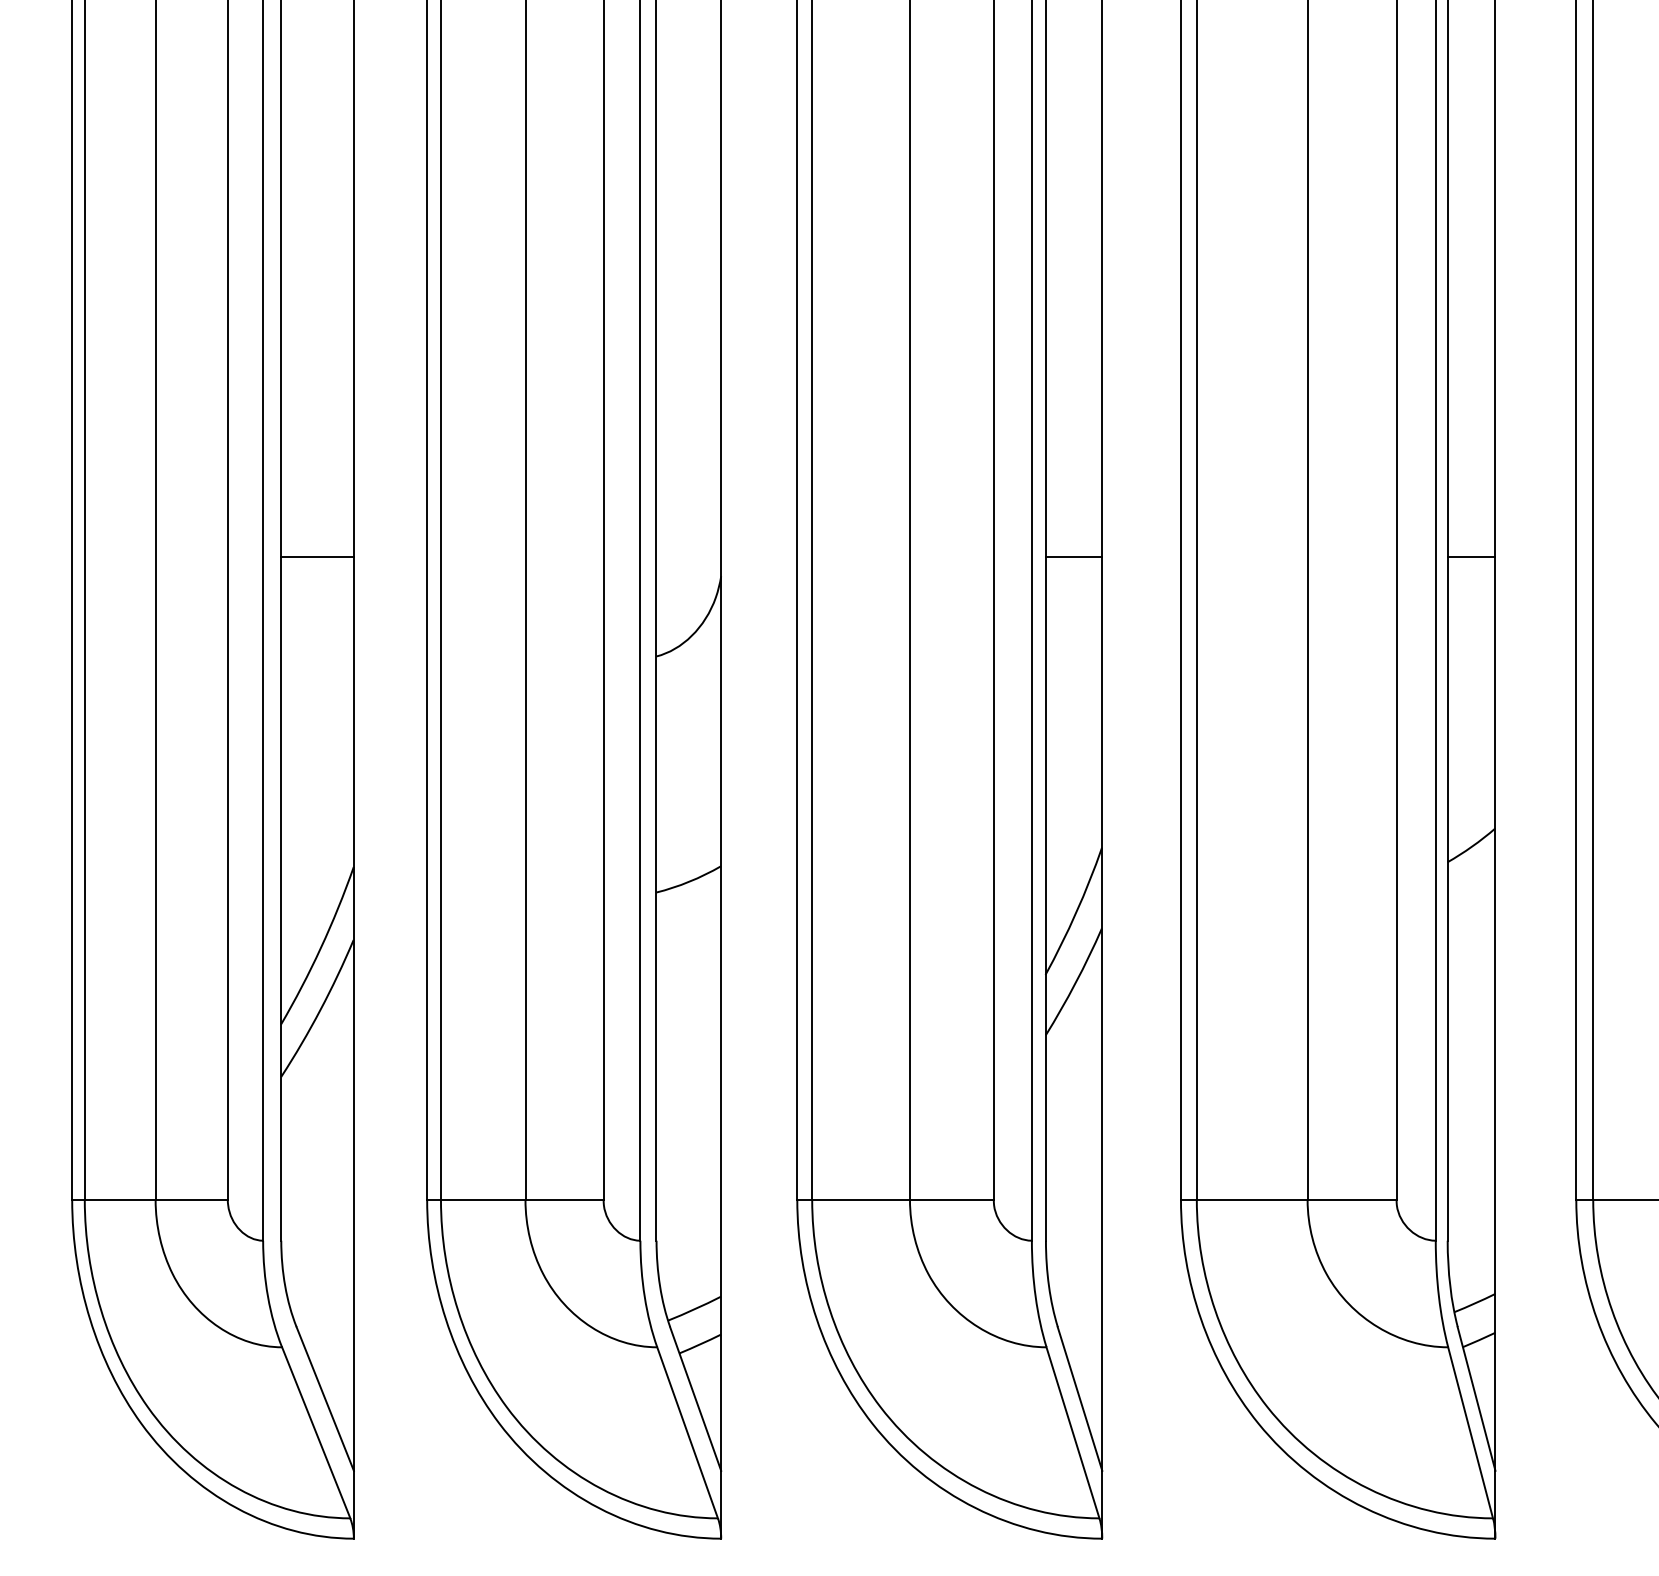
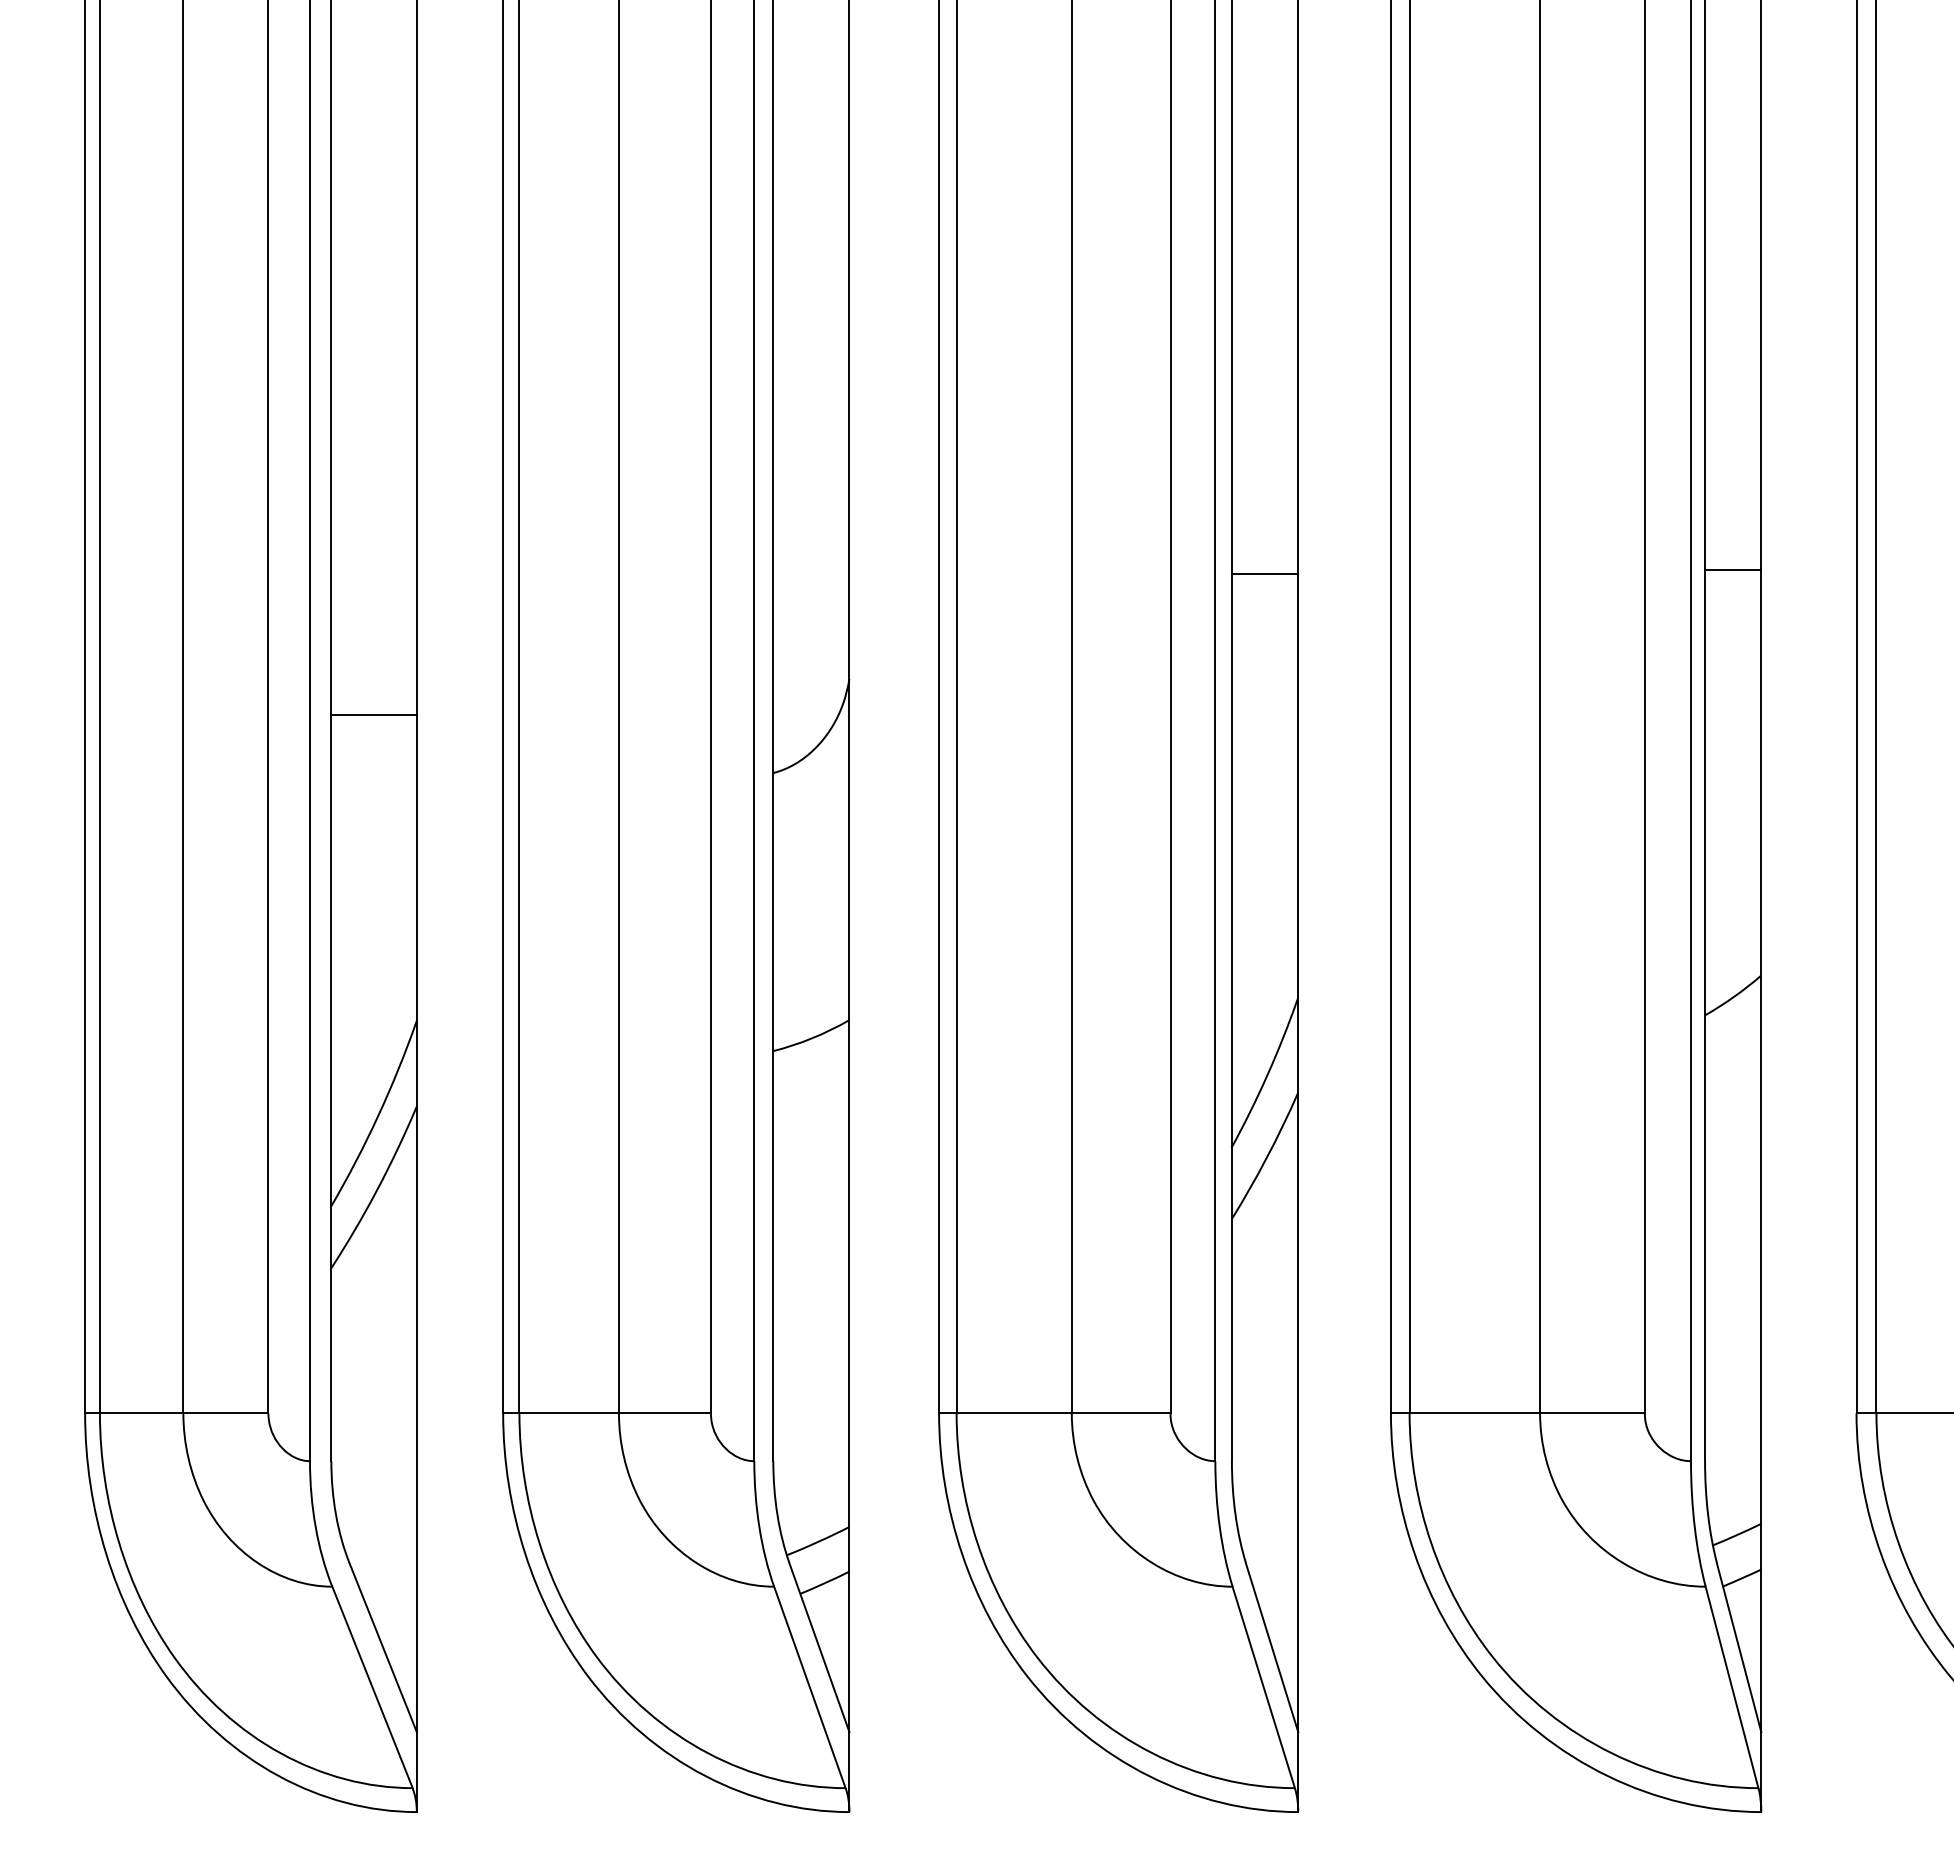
line: (317, 556) -> (373, 714), moved
line: (1073, 556) -> (1264, 573), moved
line: (1471, 556) -> (1733, 569), moved

